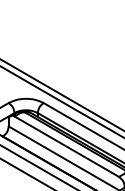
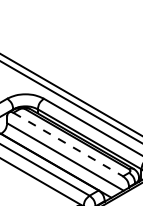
line: (67, 146) -> (68, 144), solid -> dashed

